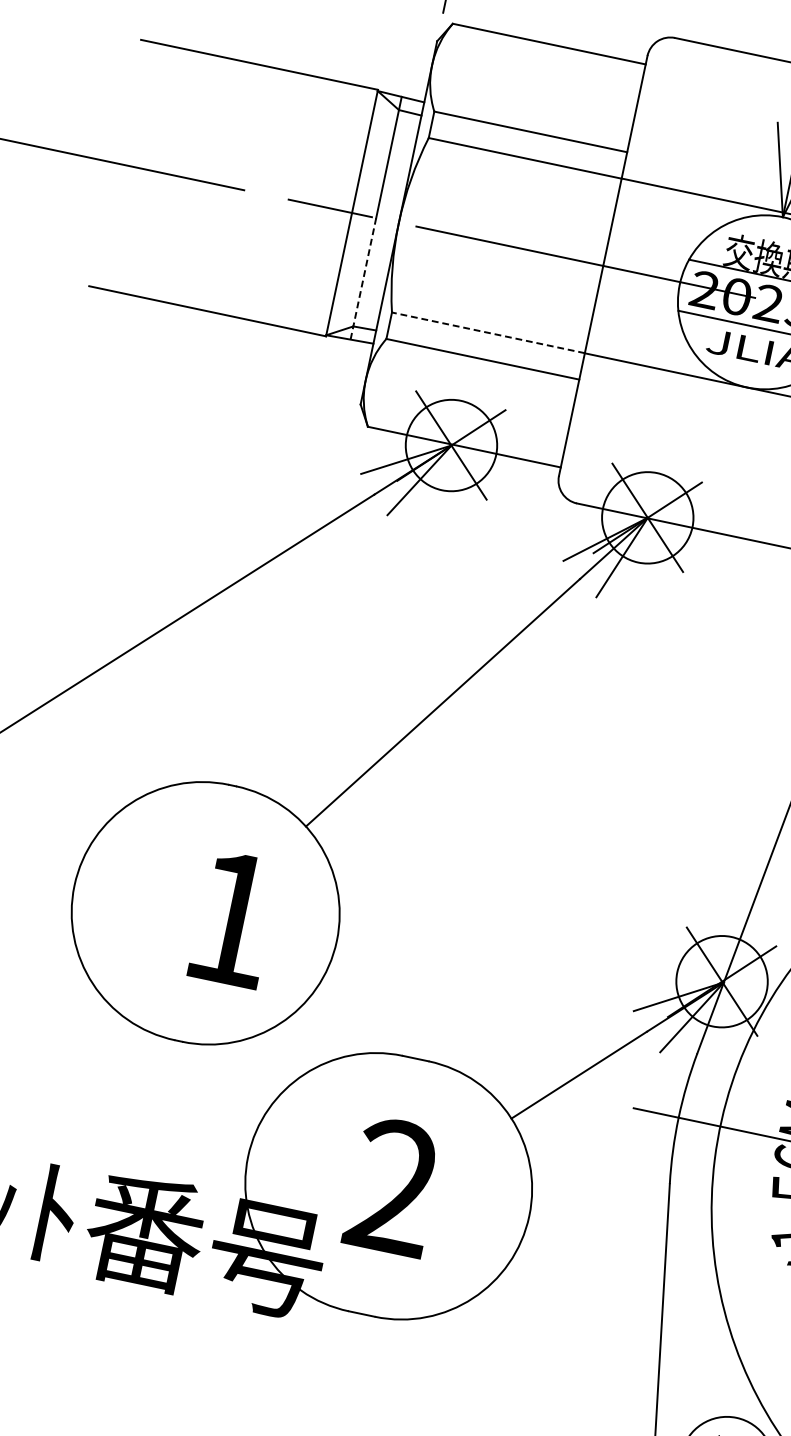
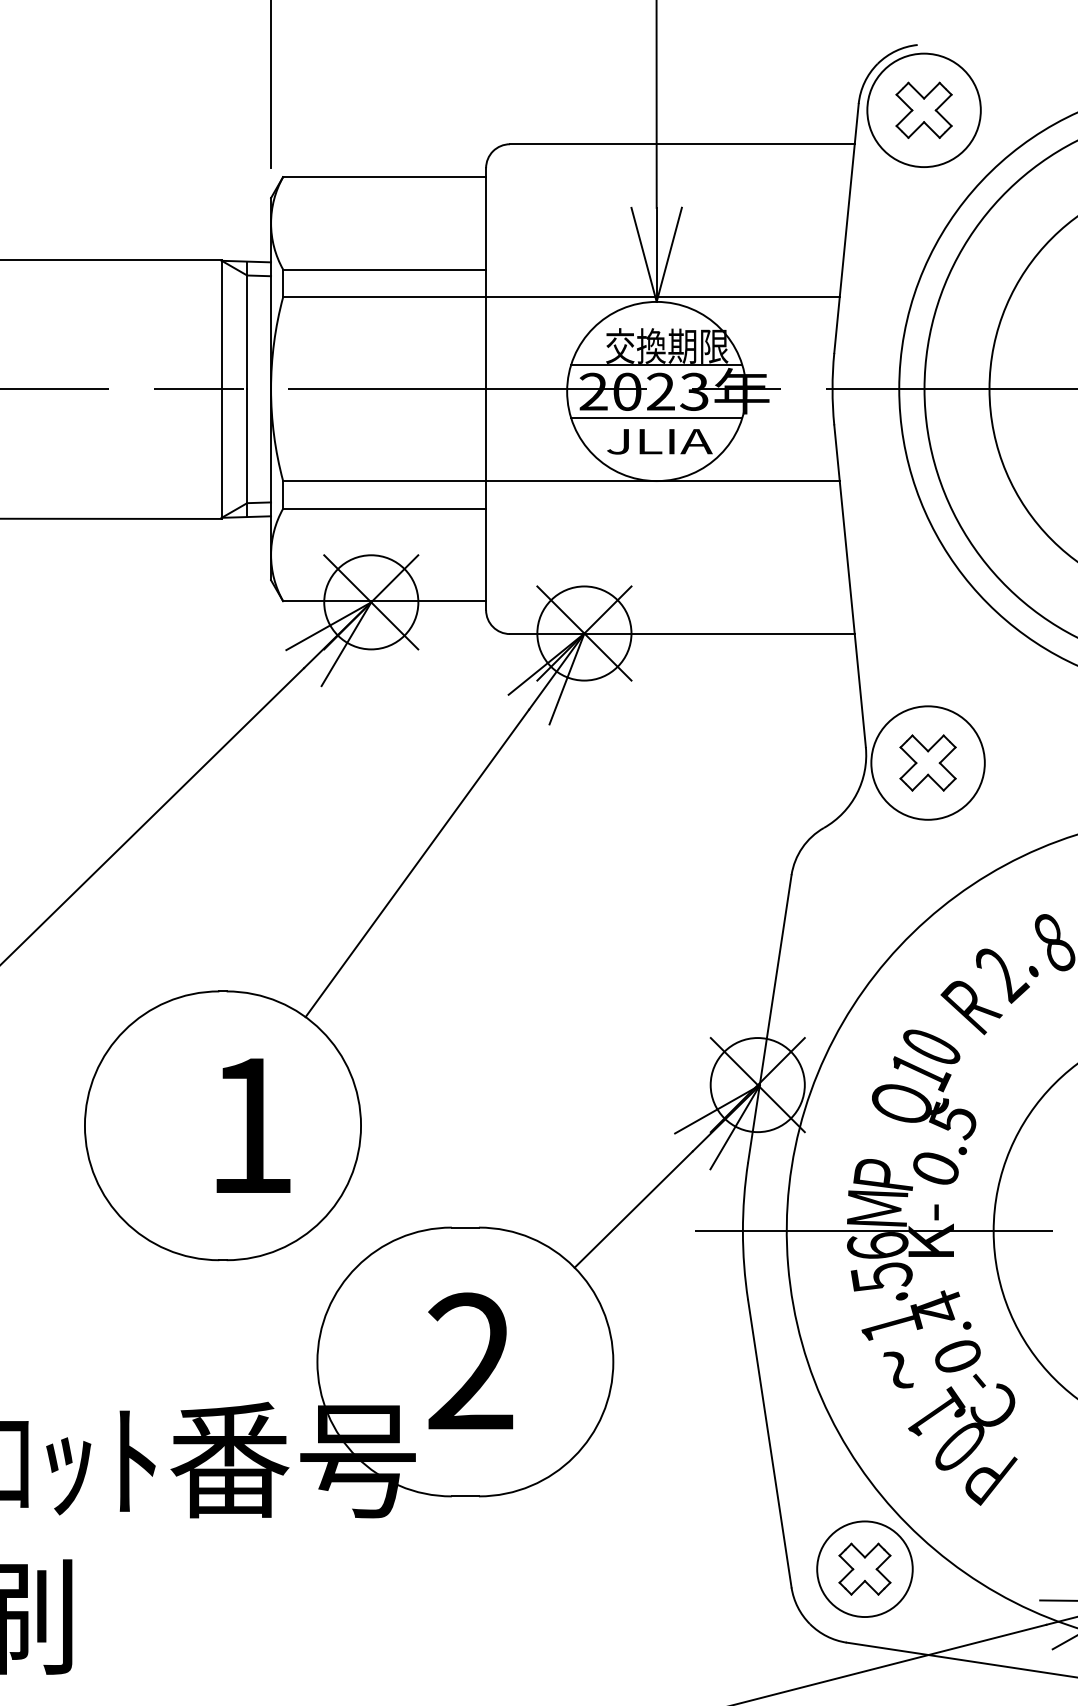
line: (363, 279) -> (247, 453), dashed -> solid
line: (488, 332) -> (384, 480), dashed -> solid

